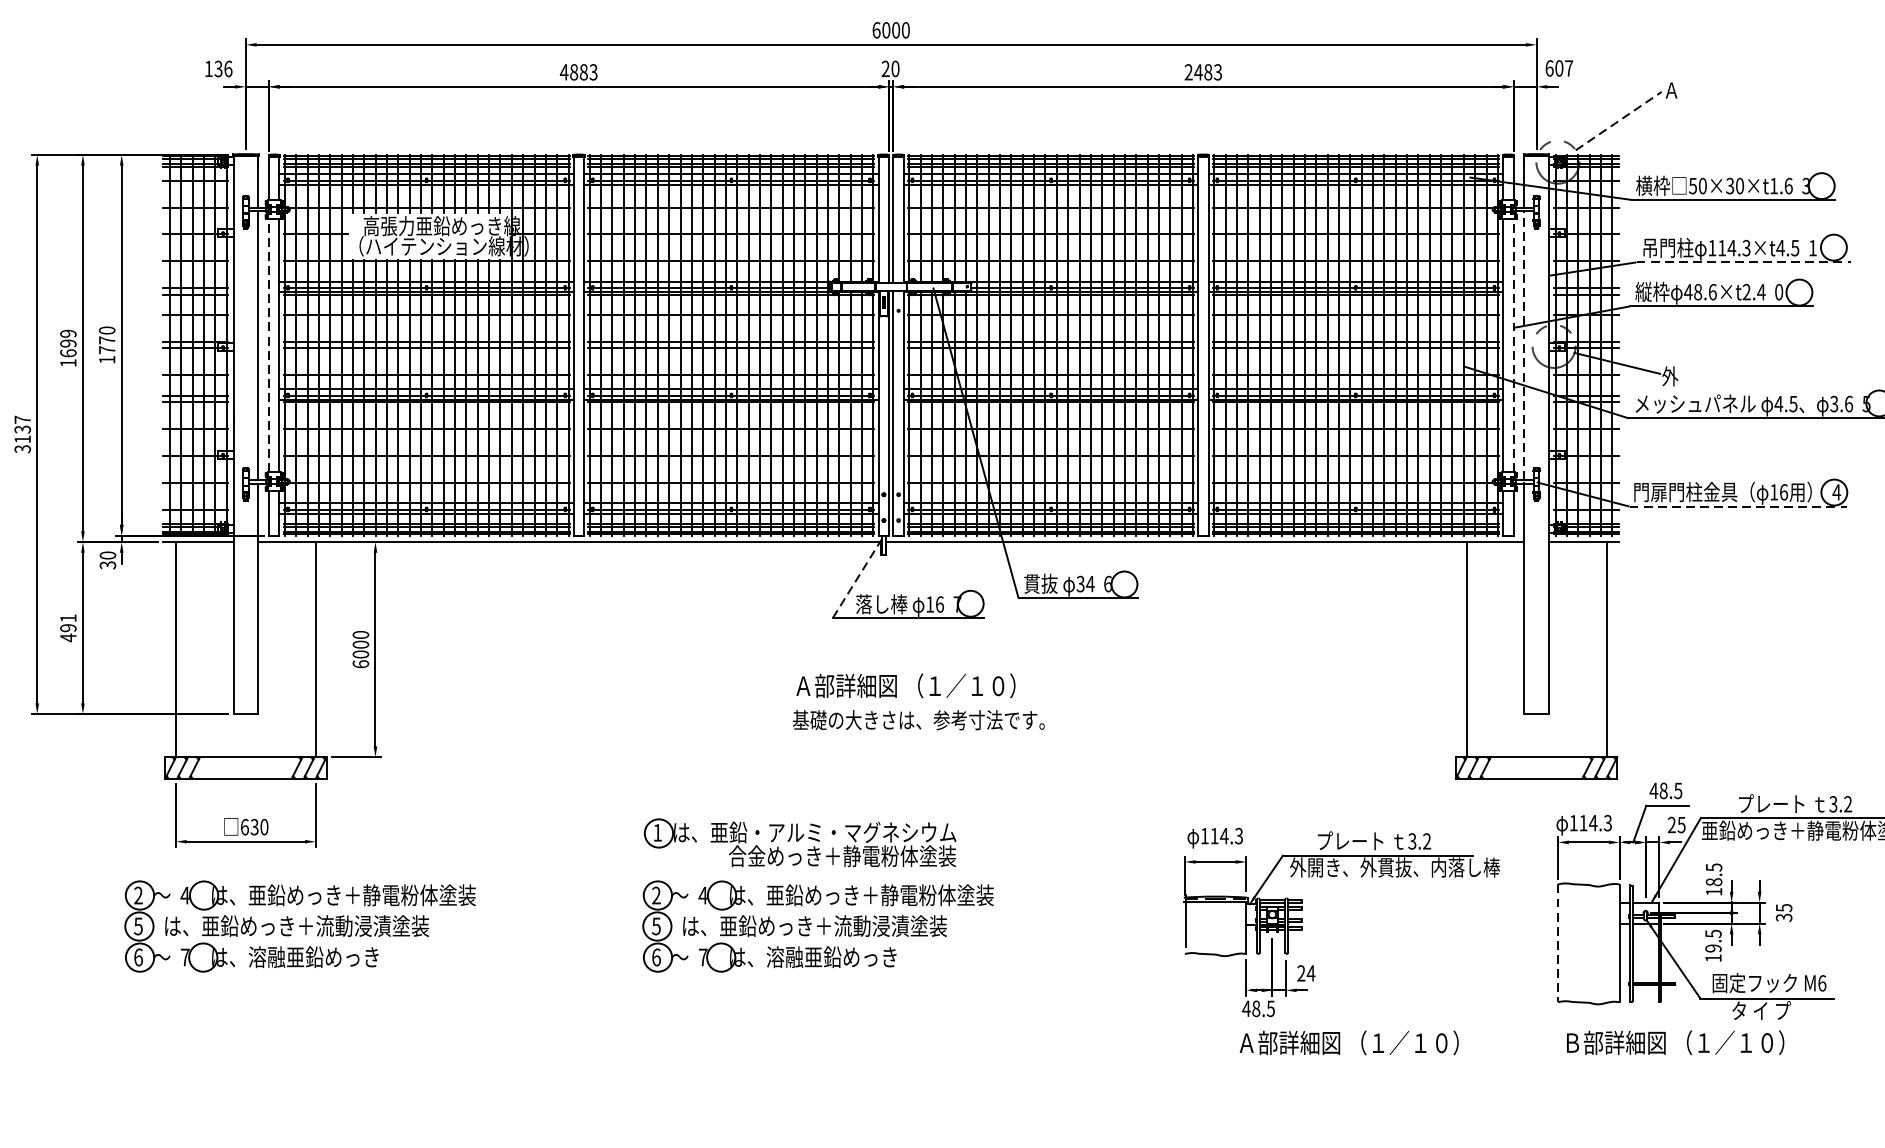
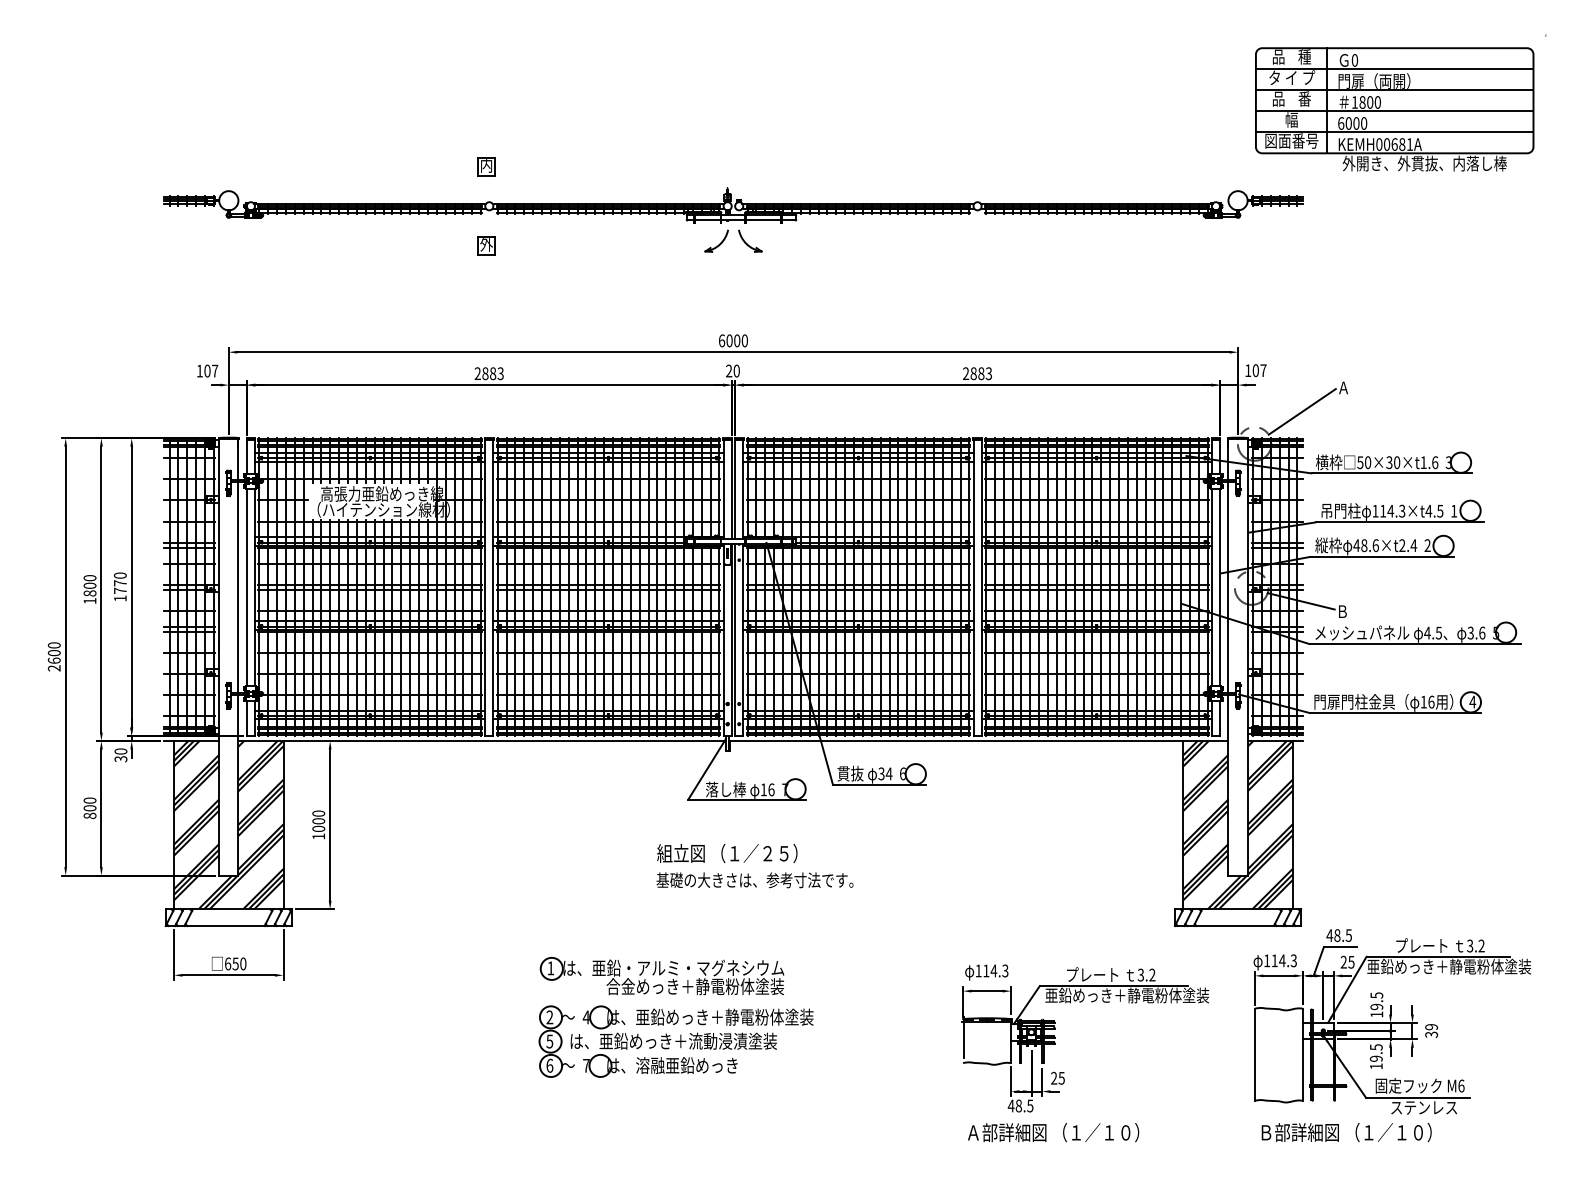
text: (223, 68) -> (211, 370), 136 -> 107
text: (1549, 68) -> (1248, 370), 607 -> 107
text: (563, 72) -> (477, 373), 4883 -> 2883
text: (1198, 72) -> (973, 373), 2483 -> 2883
line: (1619, 120) -> (1302, 411), dashed -> solid
line: (1743, 262) -> (1399, 522), dashed -> solid
text: (1778, 292) -> (1427, 545), 0 -> 2
text: (67, 343) -> (89, 585), 1699 -> 1800
line: (1524, 344) -> (1228, 586), dashed -> solid
line: (268, 345) -> (246, 587), dashed -> solid
line: (1514, 345) -> (1220, 587), dashed -> solid
text: (1670, 376) -> (1342, 611), 外 -> Ｂ
text: (21, 433) -> (53, 656), 3137 -> 2600
line: (1739, 506) -> (1396, 713), dashed -> solid
line: (856, 578) -> (706, 769), dashed -> solid
text: (67, 628) -> (89, 808), 491 -> 800
hatch: (245, 650) -> (228, 825), added
hatch: (1535, 650) -> (1237, 825), added
text: (360, 664) -> (318, 836), 6000 -> 1000
text: (904, 685) -> (743, 853), Ａ部詳細図 （１／１０） -> 組立図 （１／２５）
text: (254, 826) -> (235, 963), 630 -> 650
text: (1395, 867) -> (1127, 995), 外開き、外貫抜、内落し棒 -> 亜鉛めっき＋静電粉体塗装
text: (1713, 881) -> (1376, 1006), 18.5 -> 19.5
text: (1783, 908) -> (1431, 1027), 35 -> 39
part: (299, 926) -> (270, 1041), removed
line: (1557, 944) -> (1254, 1055), dashed -> solid
text: (1310, 973) -> (1061, 1078), 24 -> 25
text: (1773, 1009) -> (1423, 1106), タ イ プ -> ステンレス
text: (1349, 1042) -> (1053, 1132), moved

